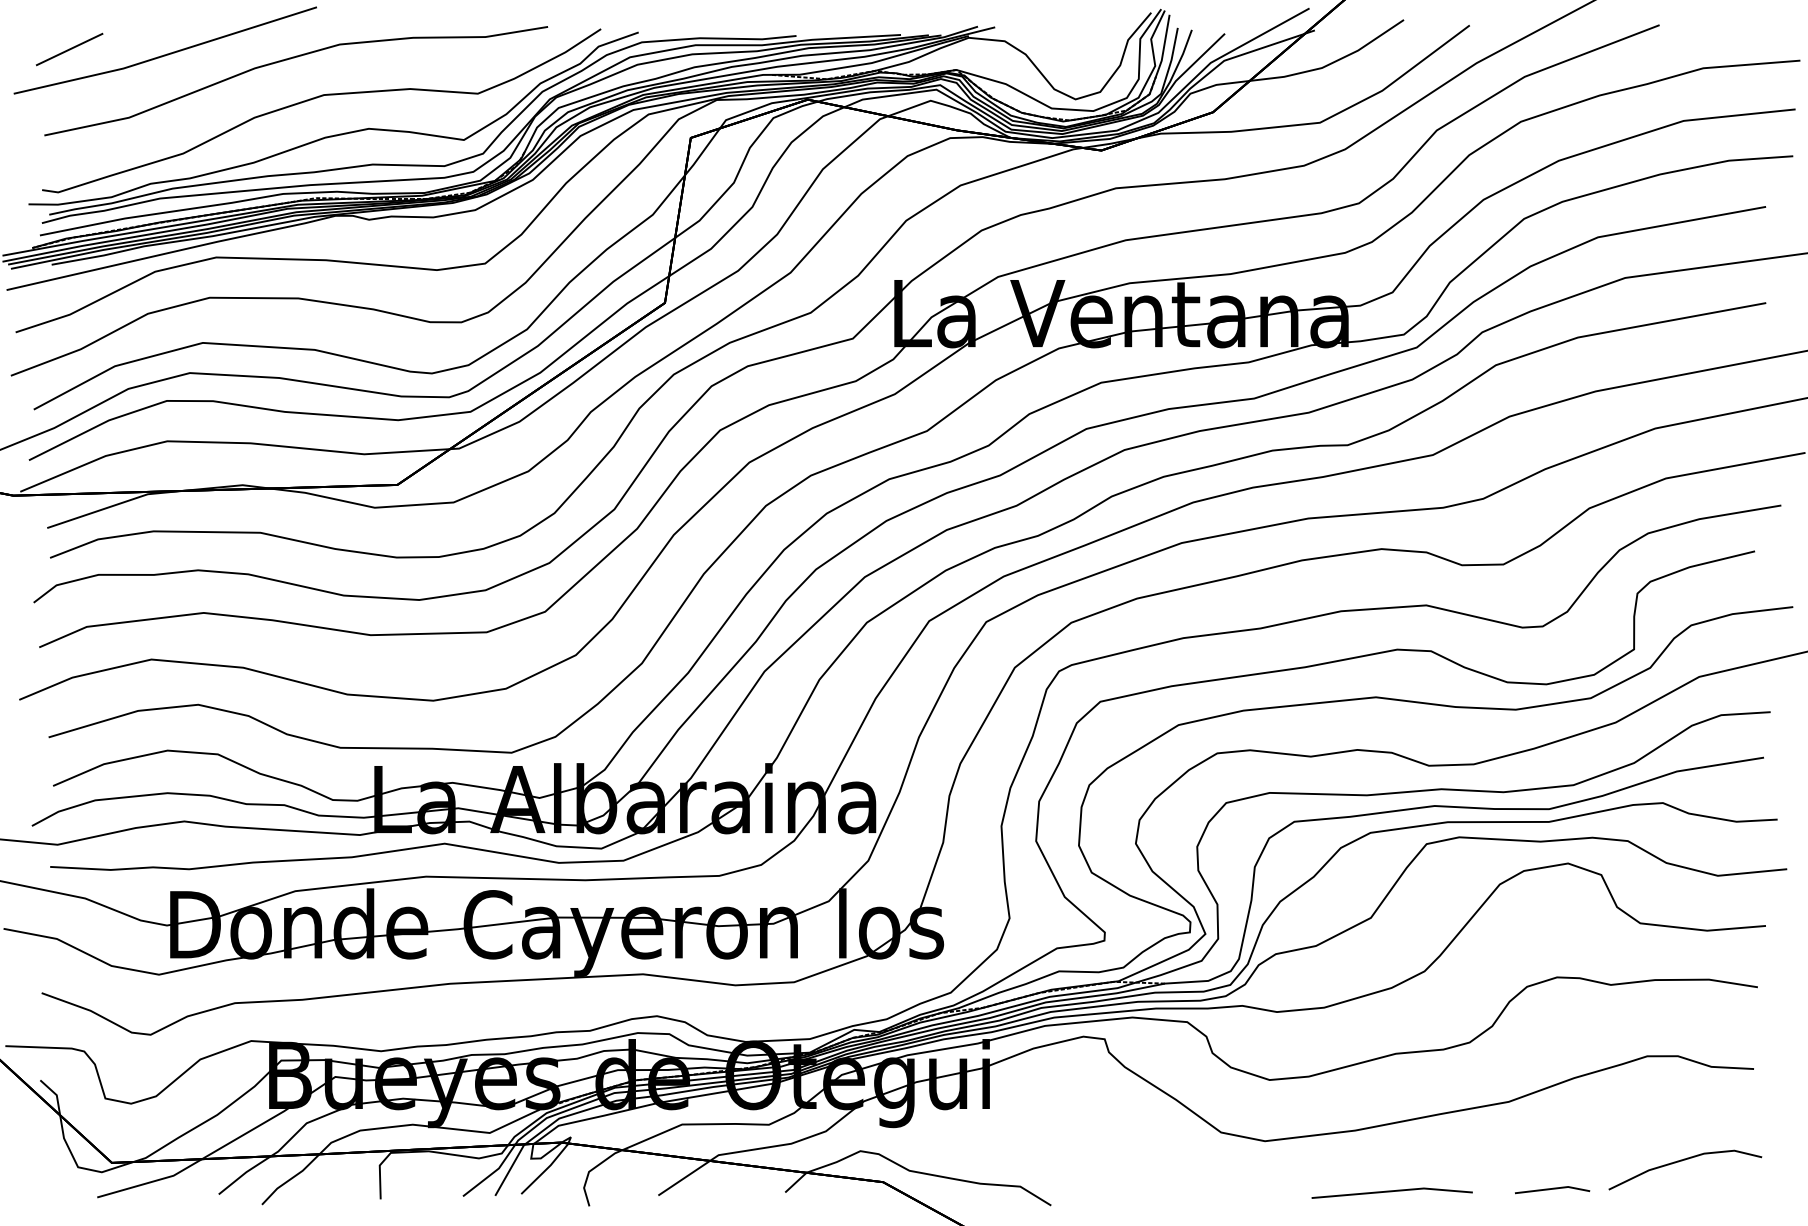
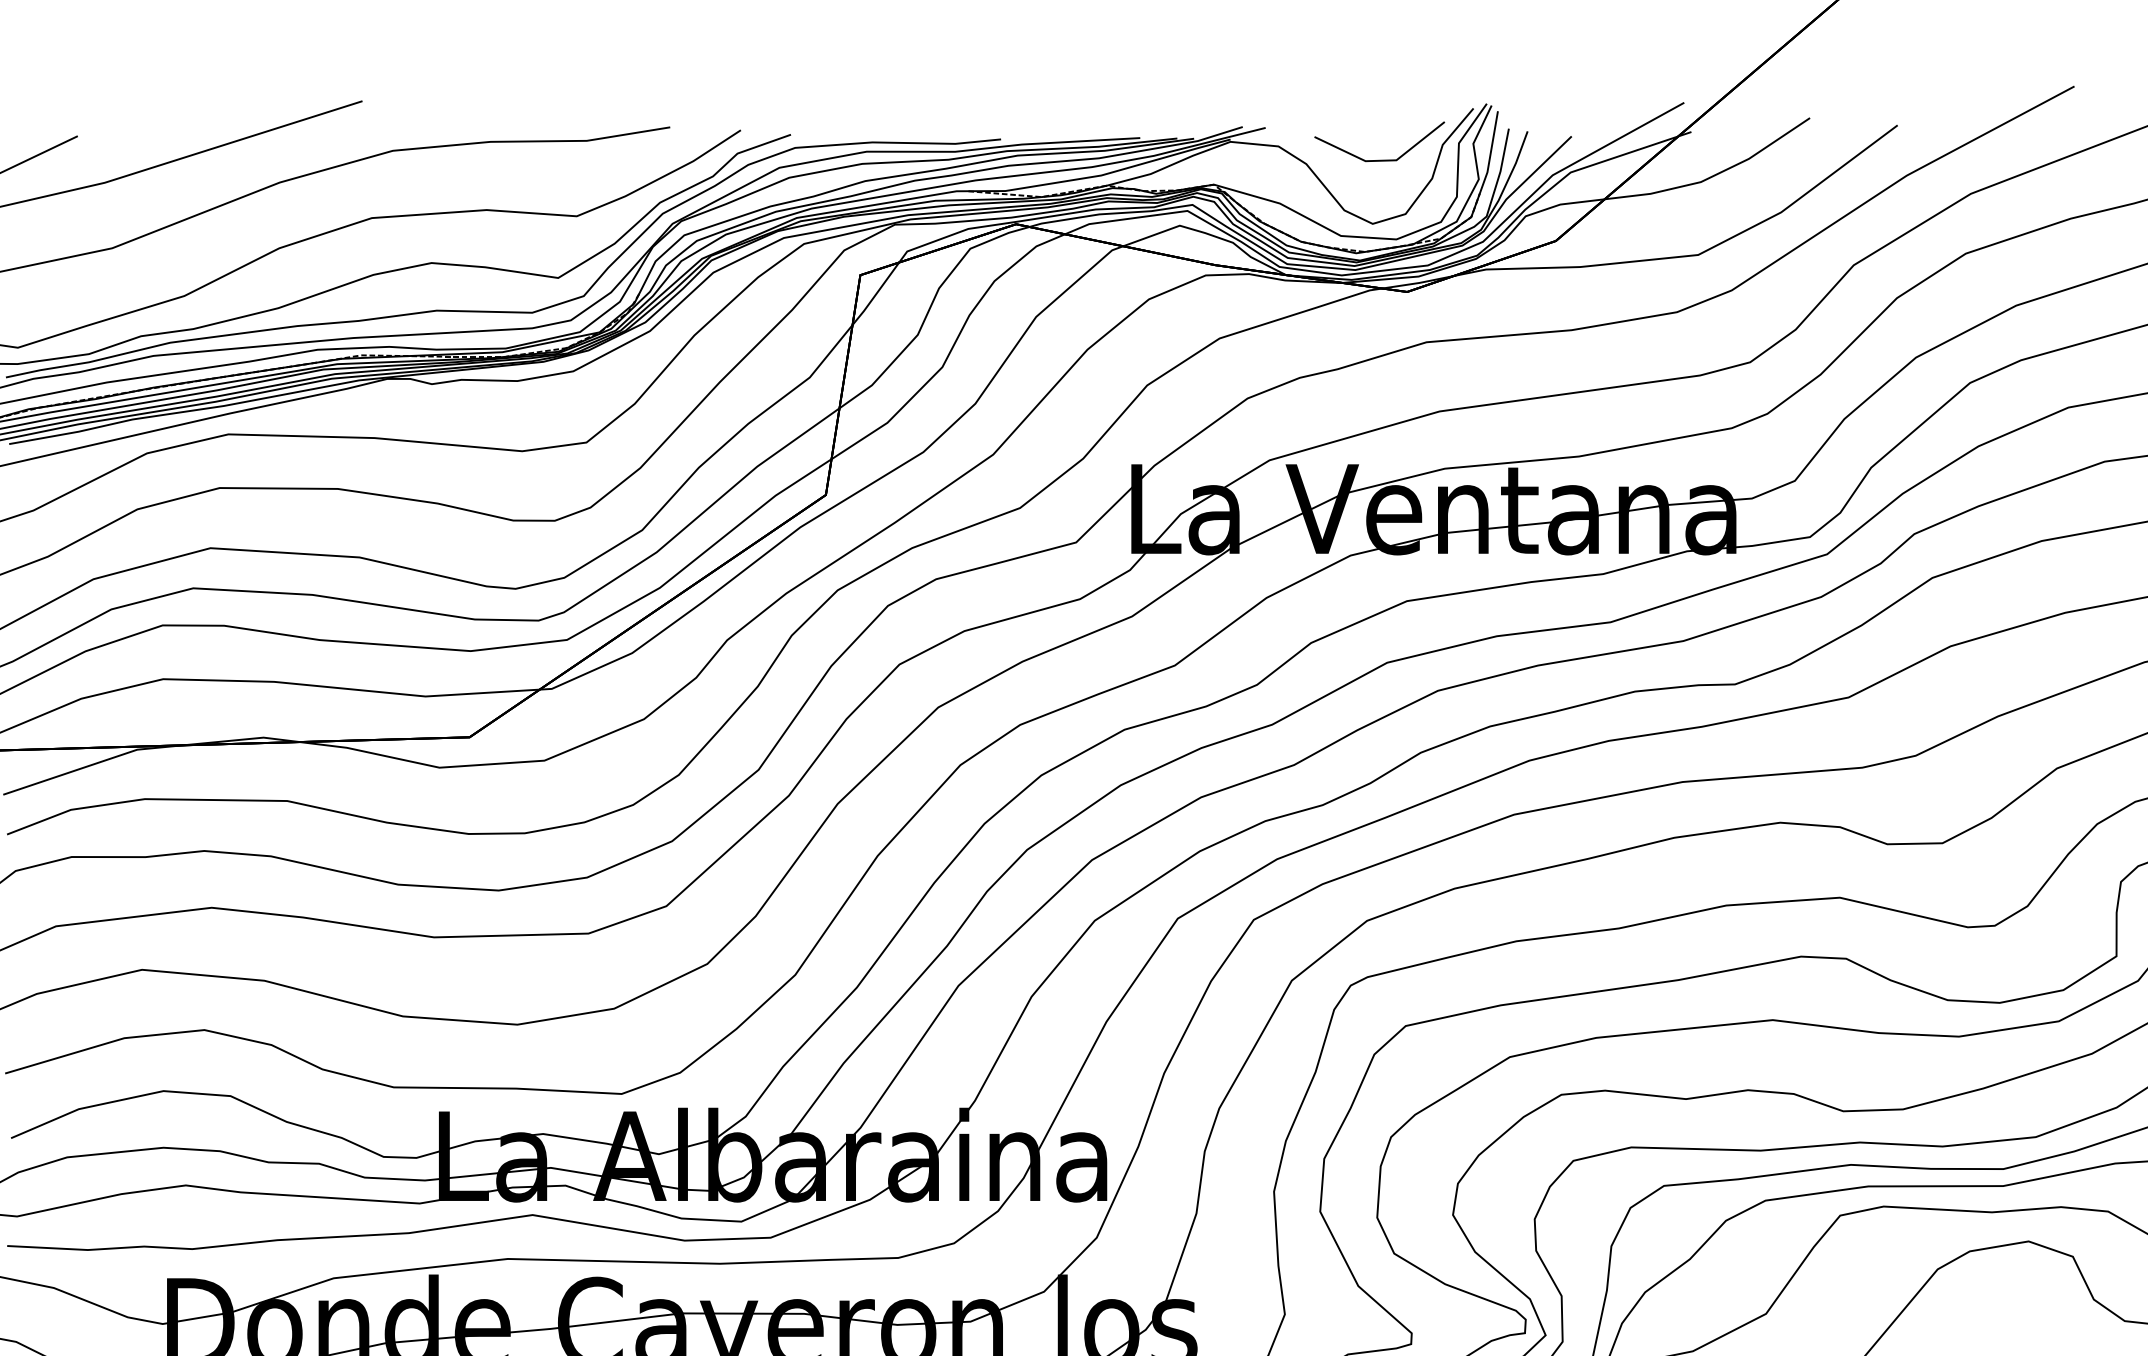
line: (1080, 51) -> (1379, 160), added

